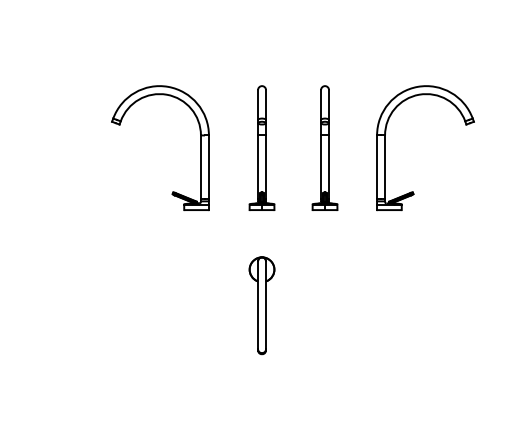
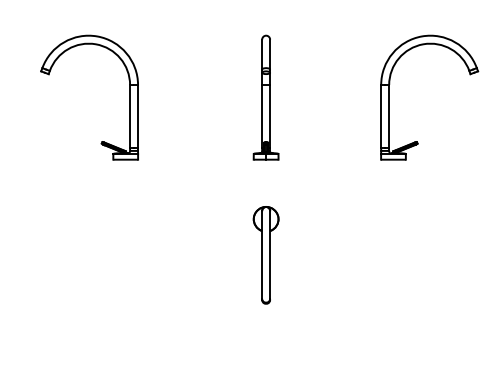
part: (324, 147) -> (328, 97), removed
part: (200, 148) -> (129, 98), moved

